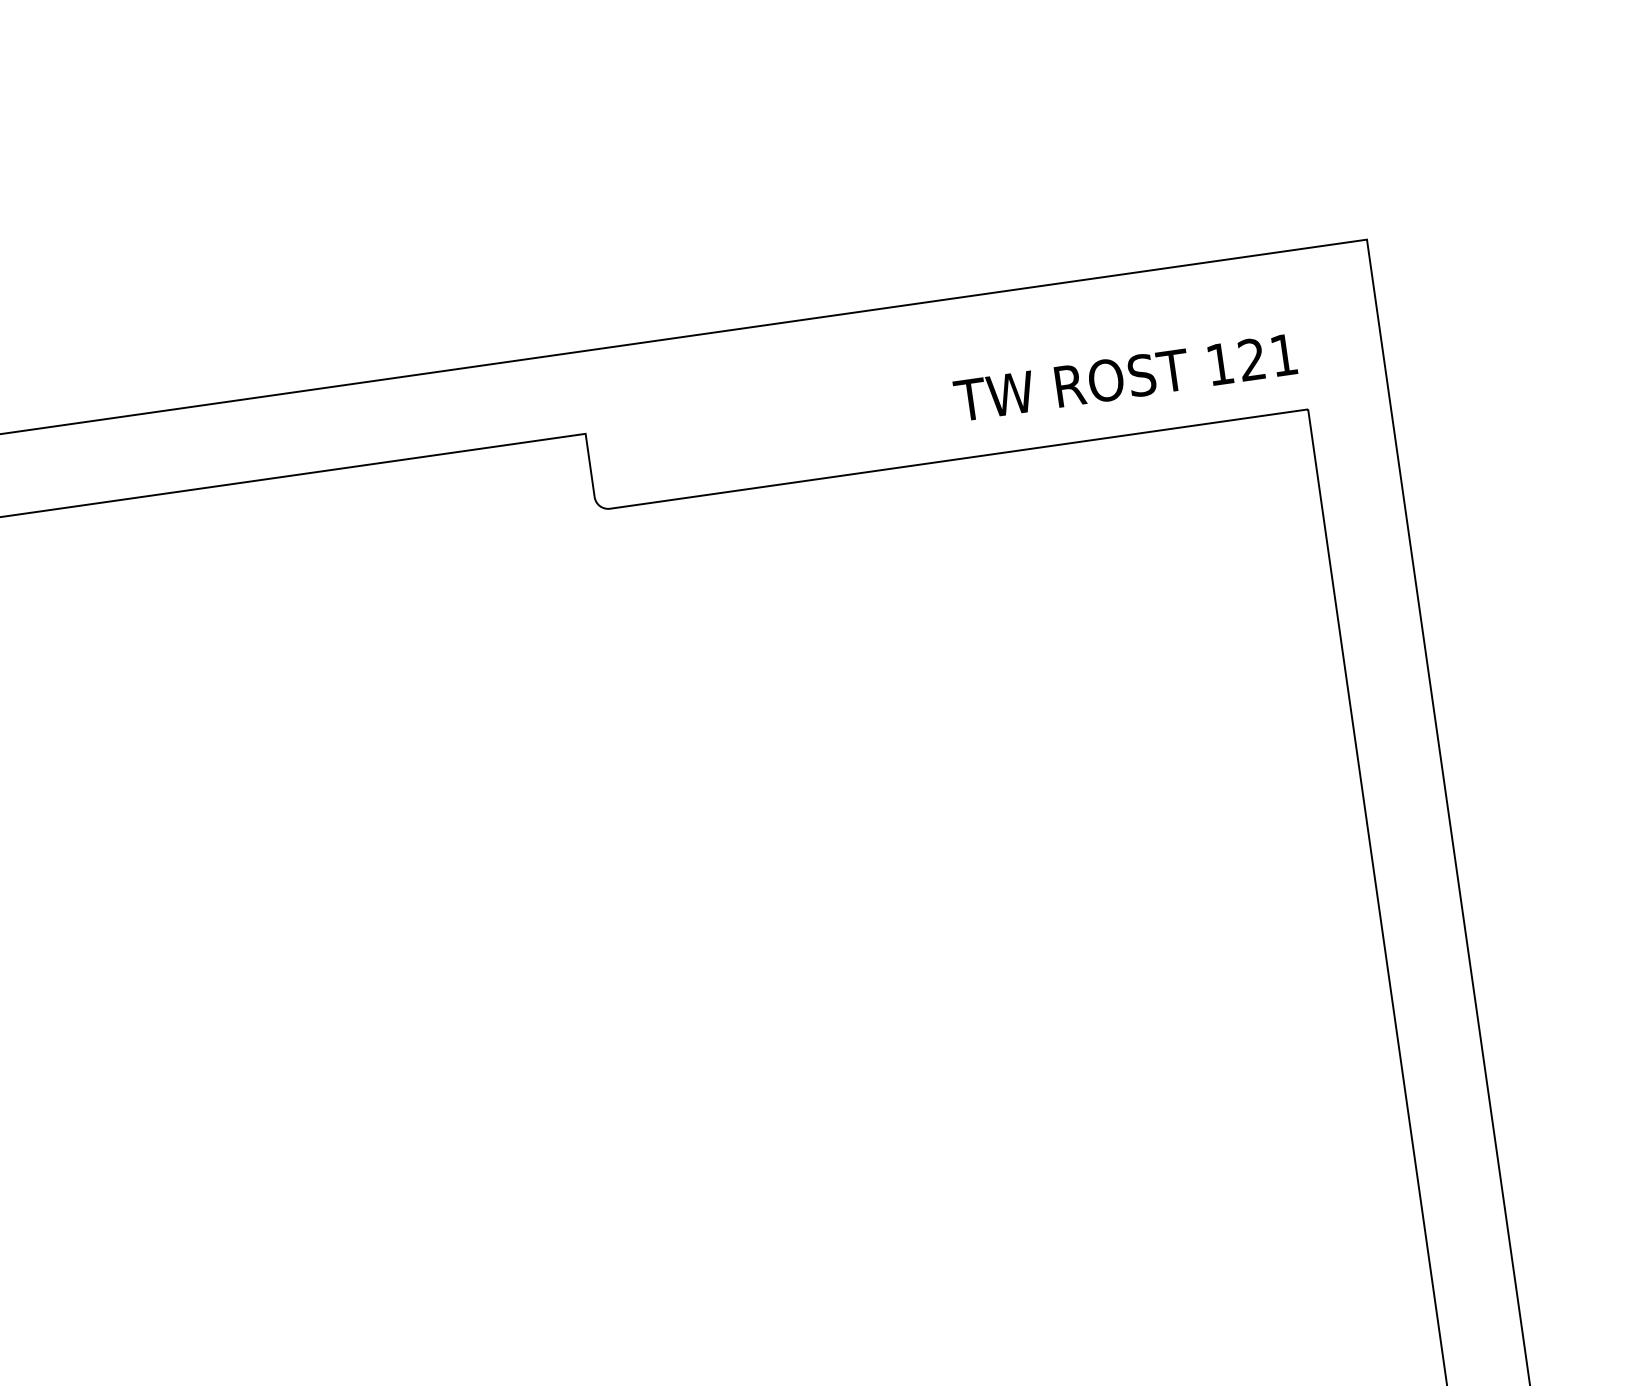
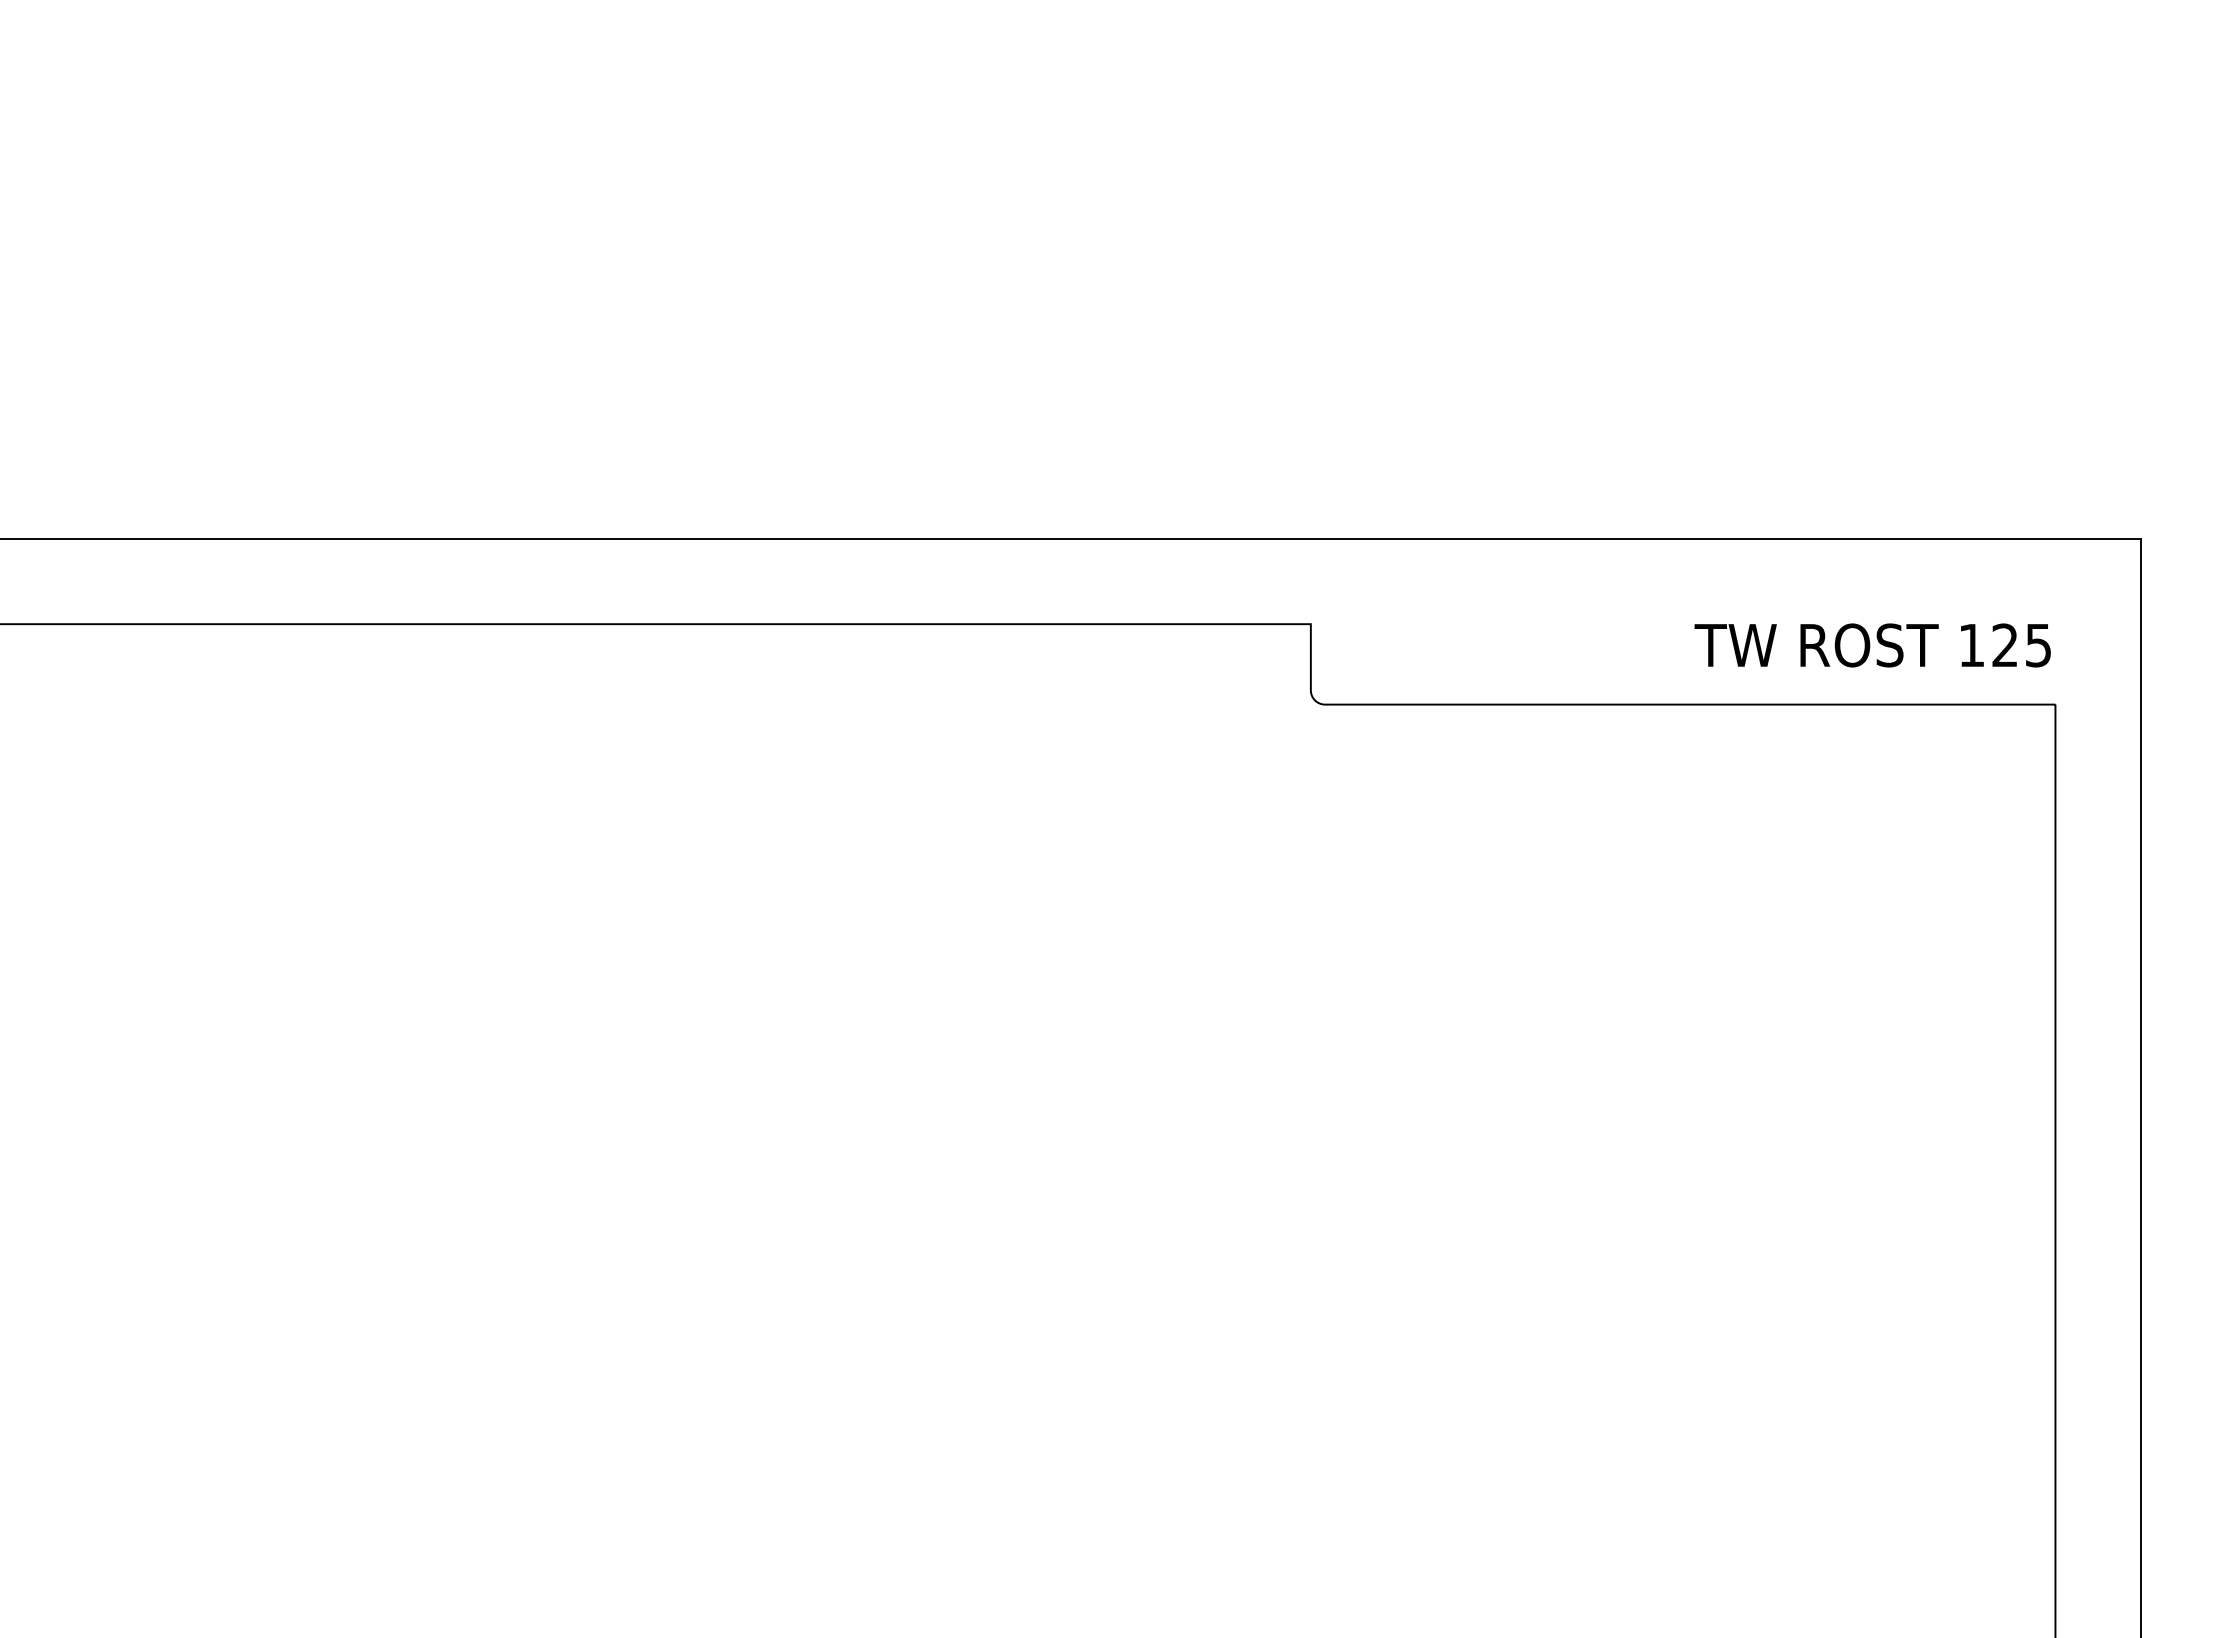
text: (1283, 355) -> (2038, 645), 121 -> 125

